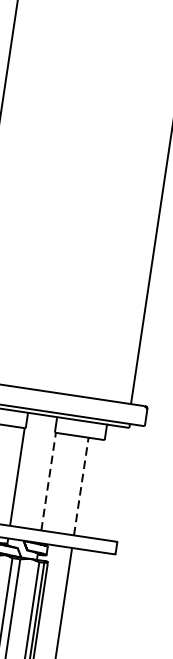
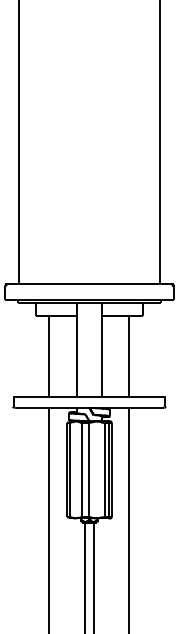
line: (48, 481) -> (102, 356), dashed -> solid
line: (81, 486) -> (129, 356), dashed -> solid

